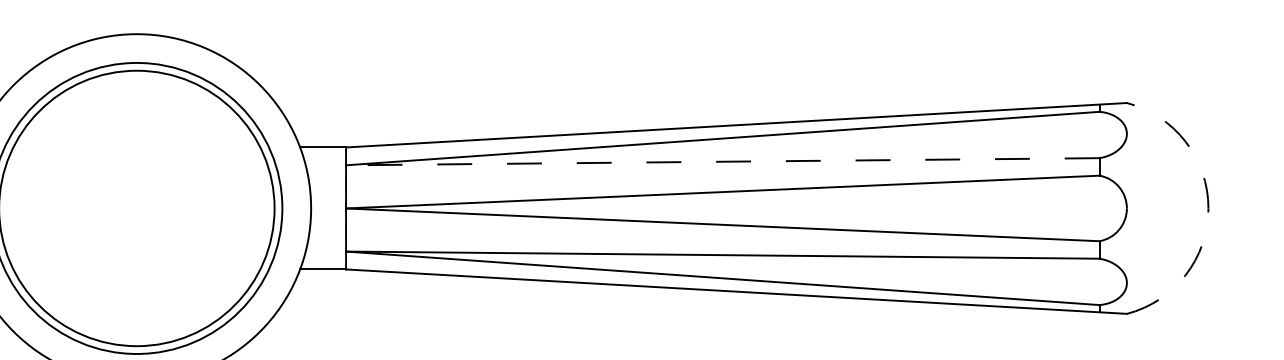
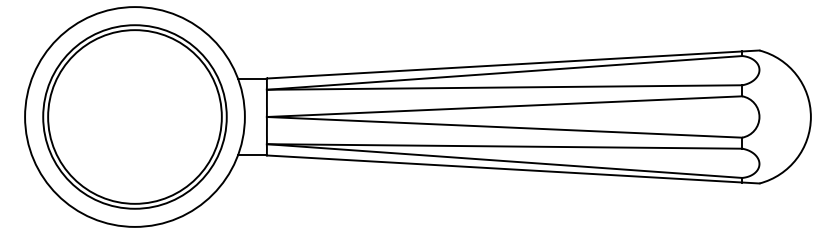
line: (722, 161) -> (504, 87), dashed -> solid
arc: (1207, 209) -> (810, 117), dashed -> solid

